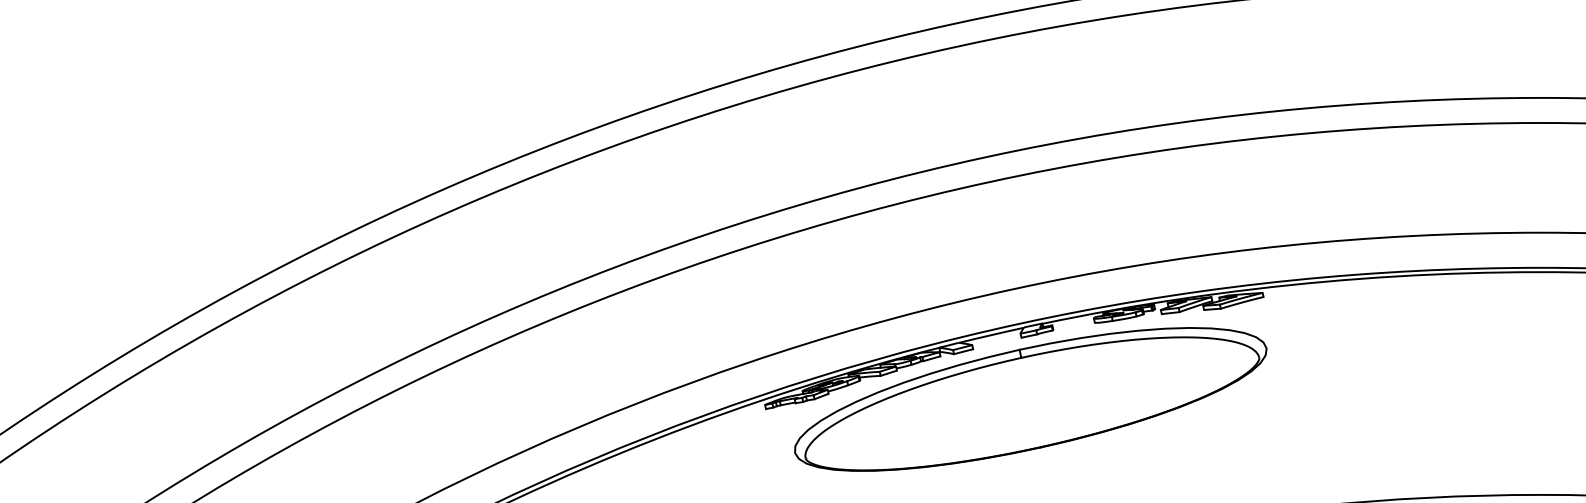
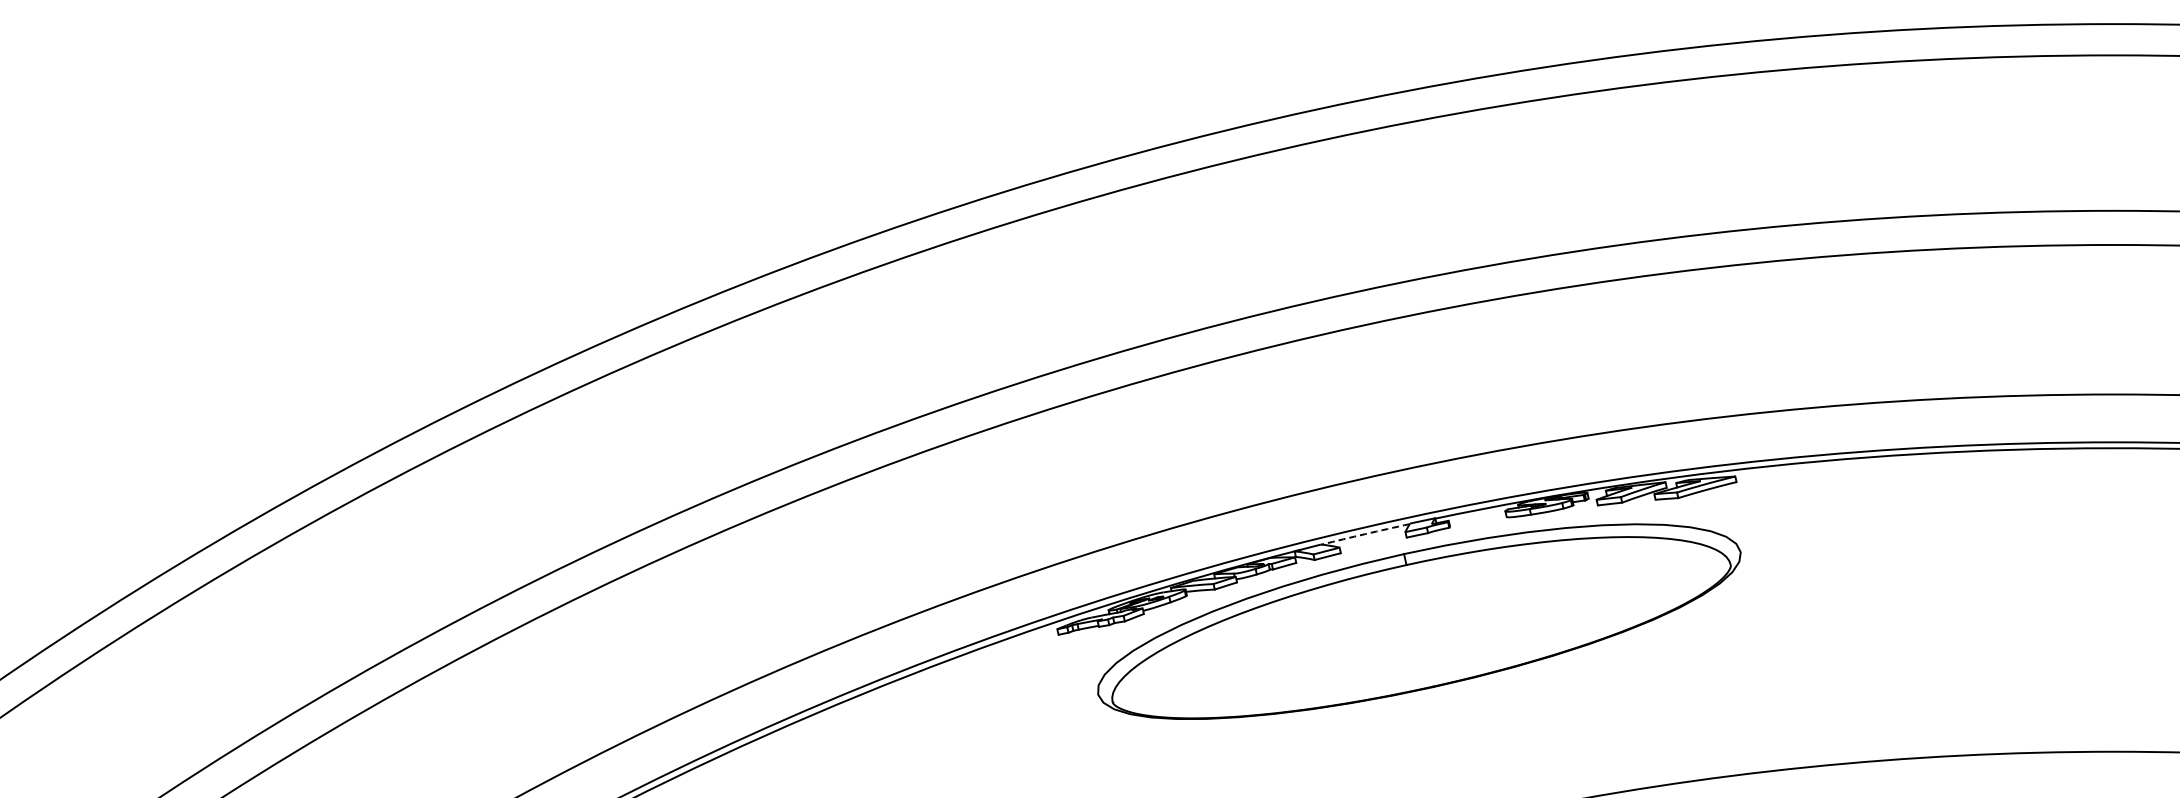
arc: (991, 335) -> (1365, 534), solid -> dashed

